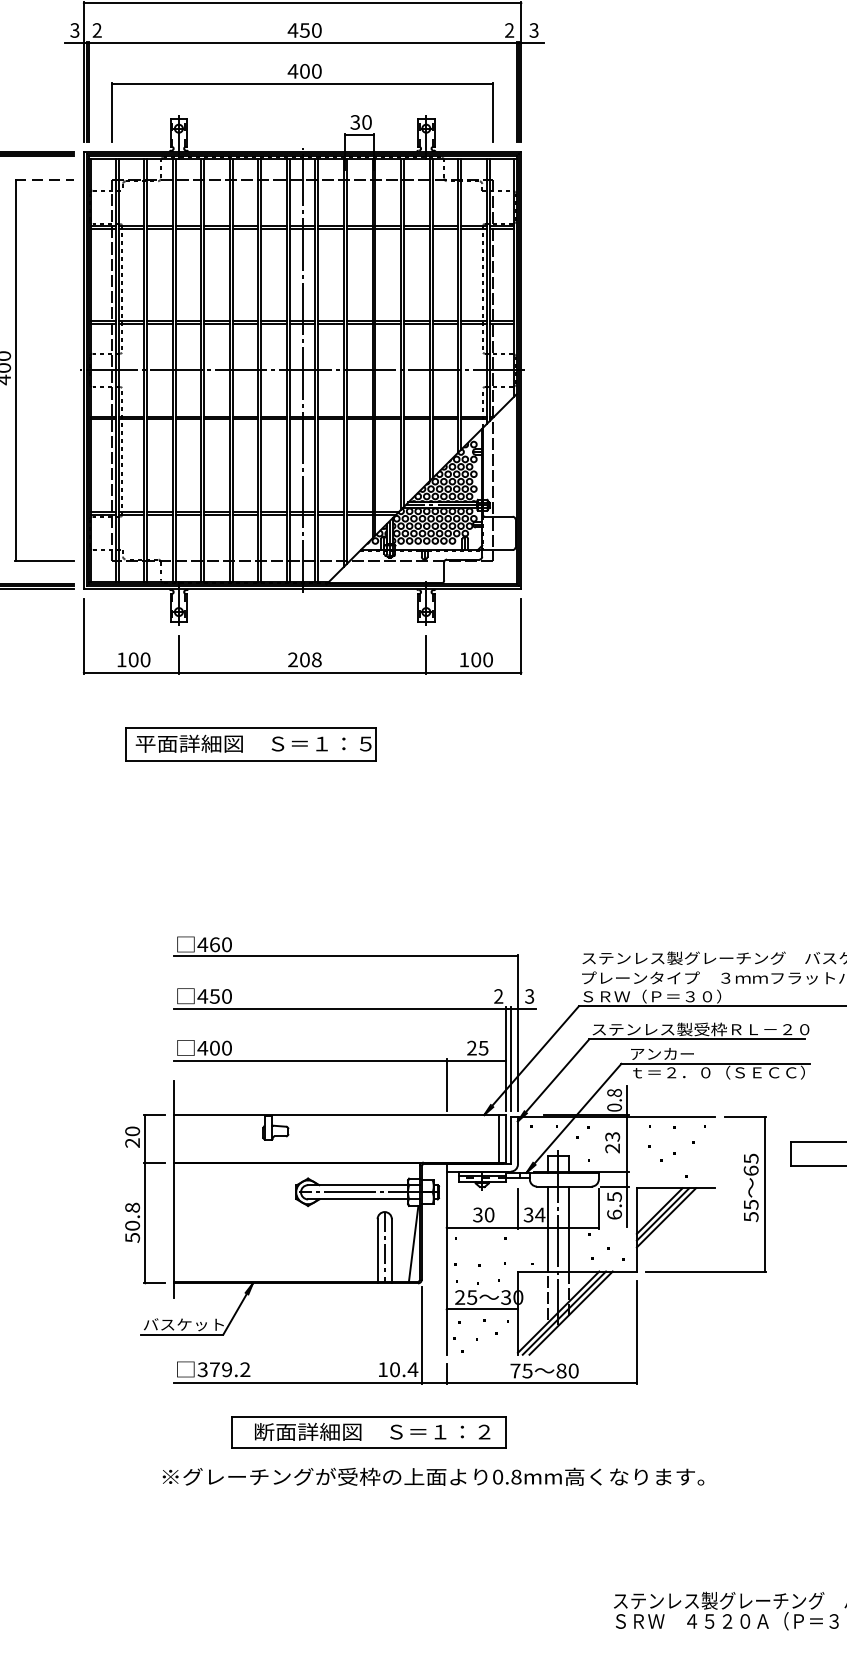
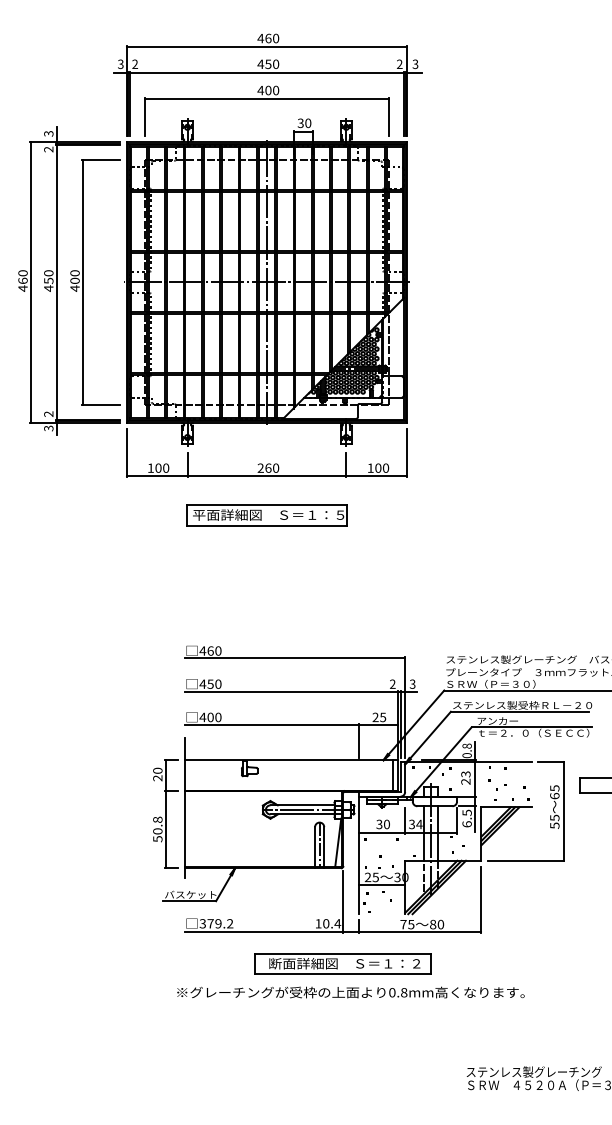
line: (44, 180) -> (101, 160), dashed -> solid
text: (311, 658) -> (272, 467), 208 -> 260
part: (250, 744) -> (266, 515), moved
part: (368, 1431) -> (342, 963), moved

